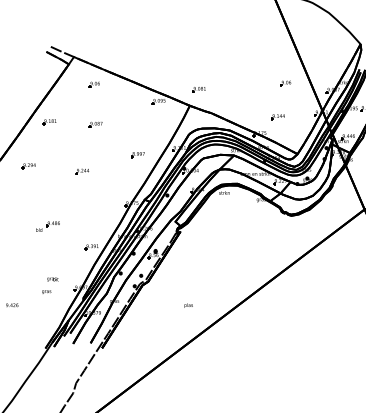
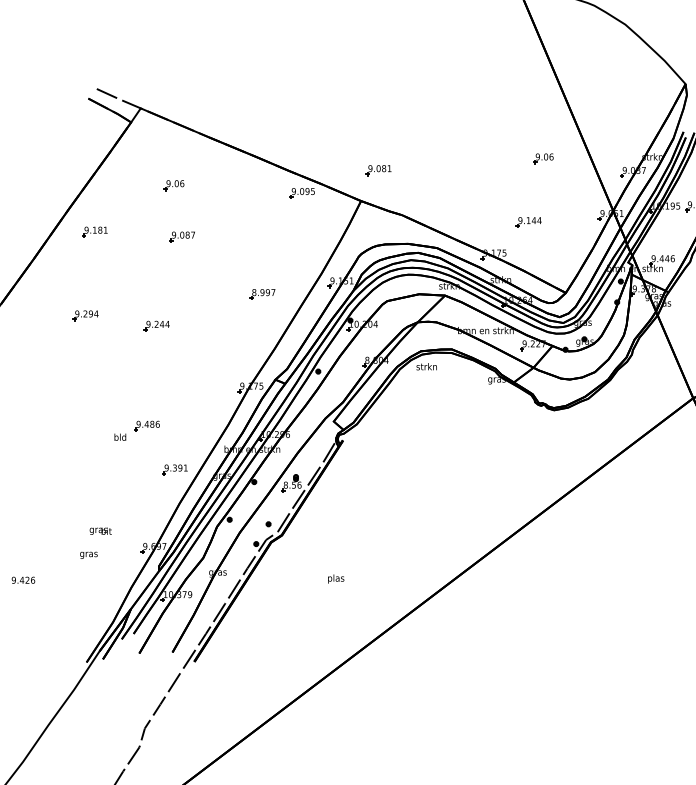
part: (93, 84) -> (172, 185), moved
part: (28, 166) -> (84, 316), moved
part: (47, 226) -> (136, 430), moved
text: (188, 305) -> (335, 578), moved

